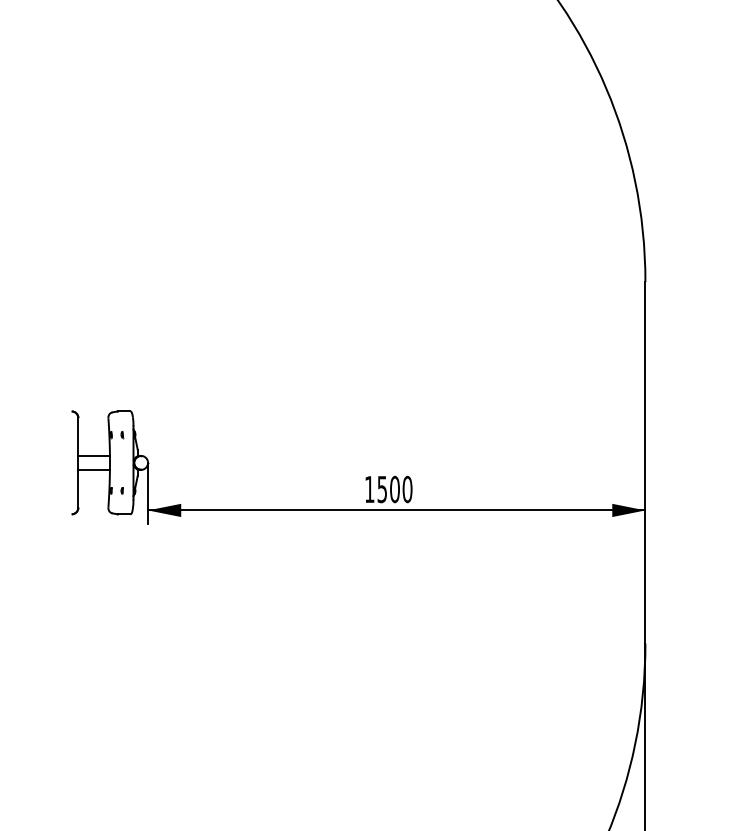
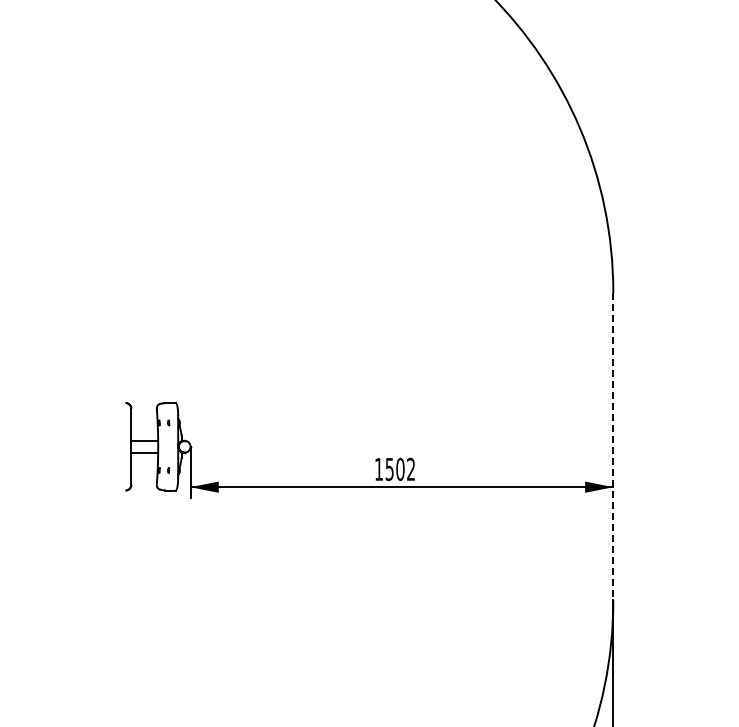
line: (645, 462) -> (613, 446), solid -> dashed
text: (407, 488) -> (411, 468), 1500 -> 1502

